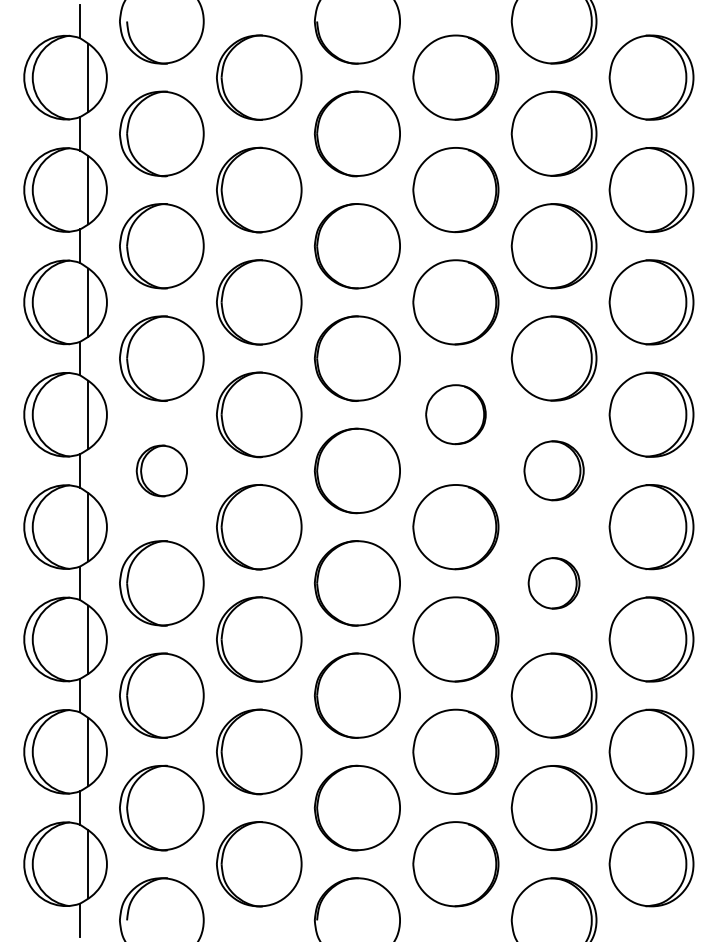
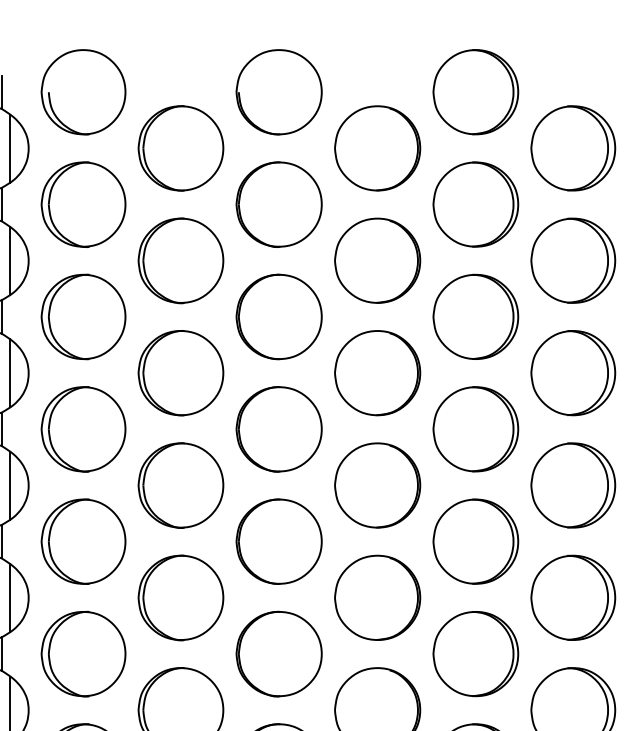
part: (455, 414) -> (377, 485), size x1.43
part: (161, 470) -> (83, 541), size x1.67
part: (553, 470) -> (475, 541), size x1.43
part: (553, 583) -> (475, 654), size x1.67

